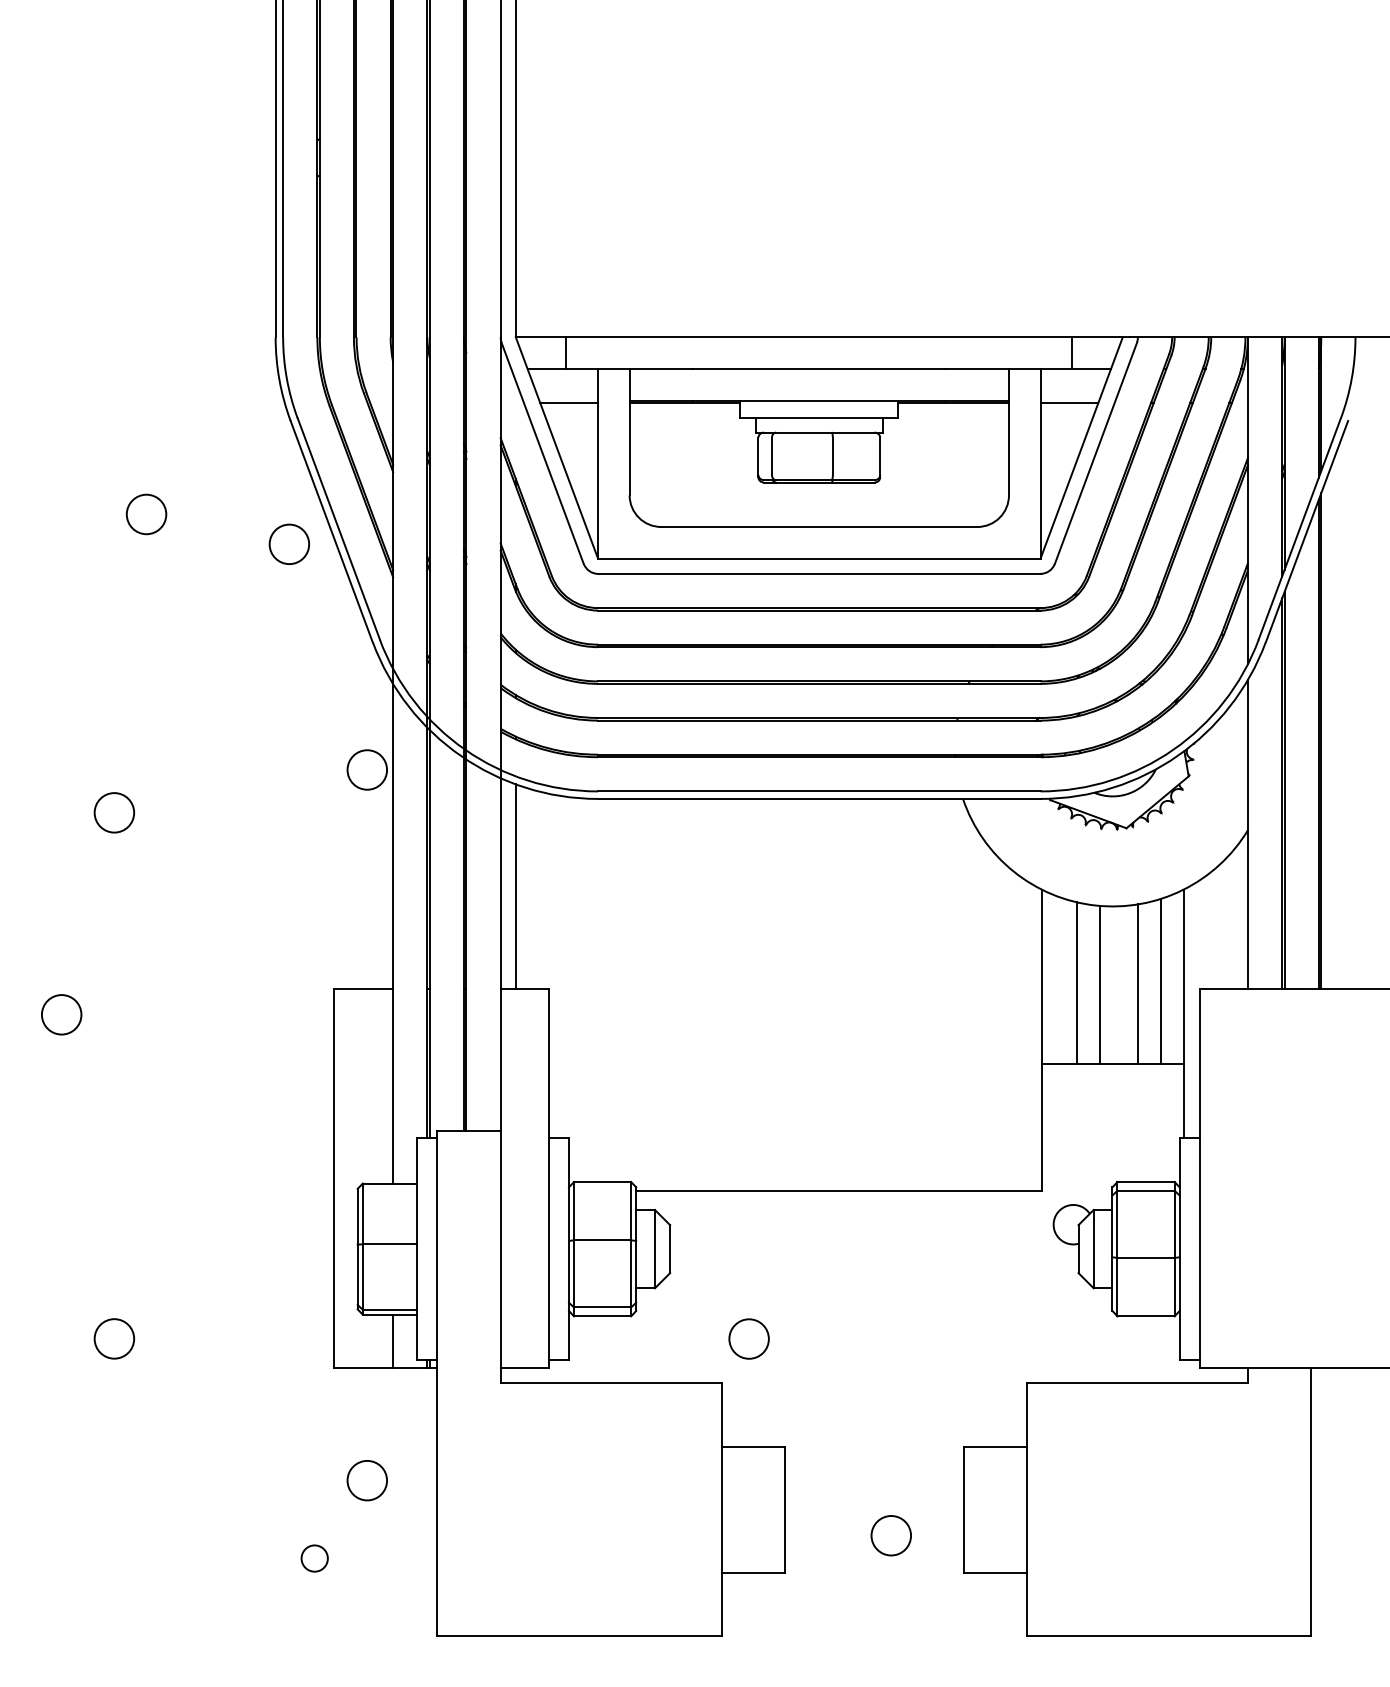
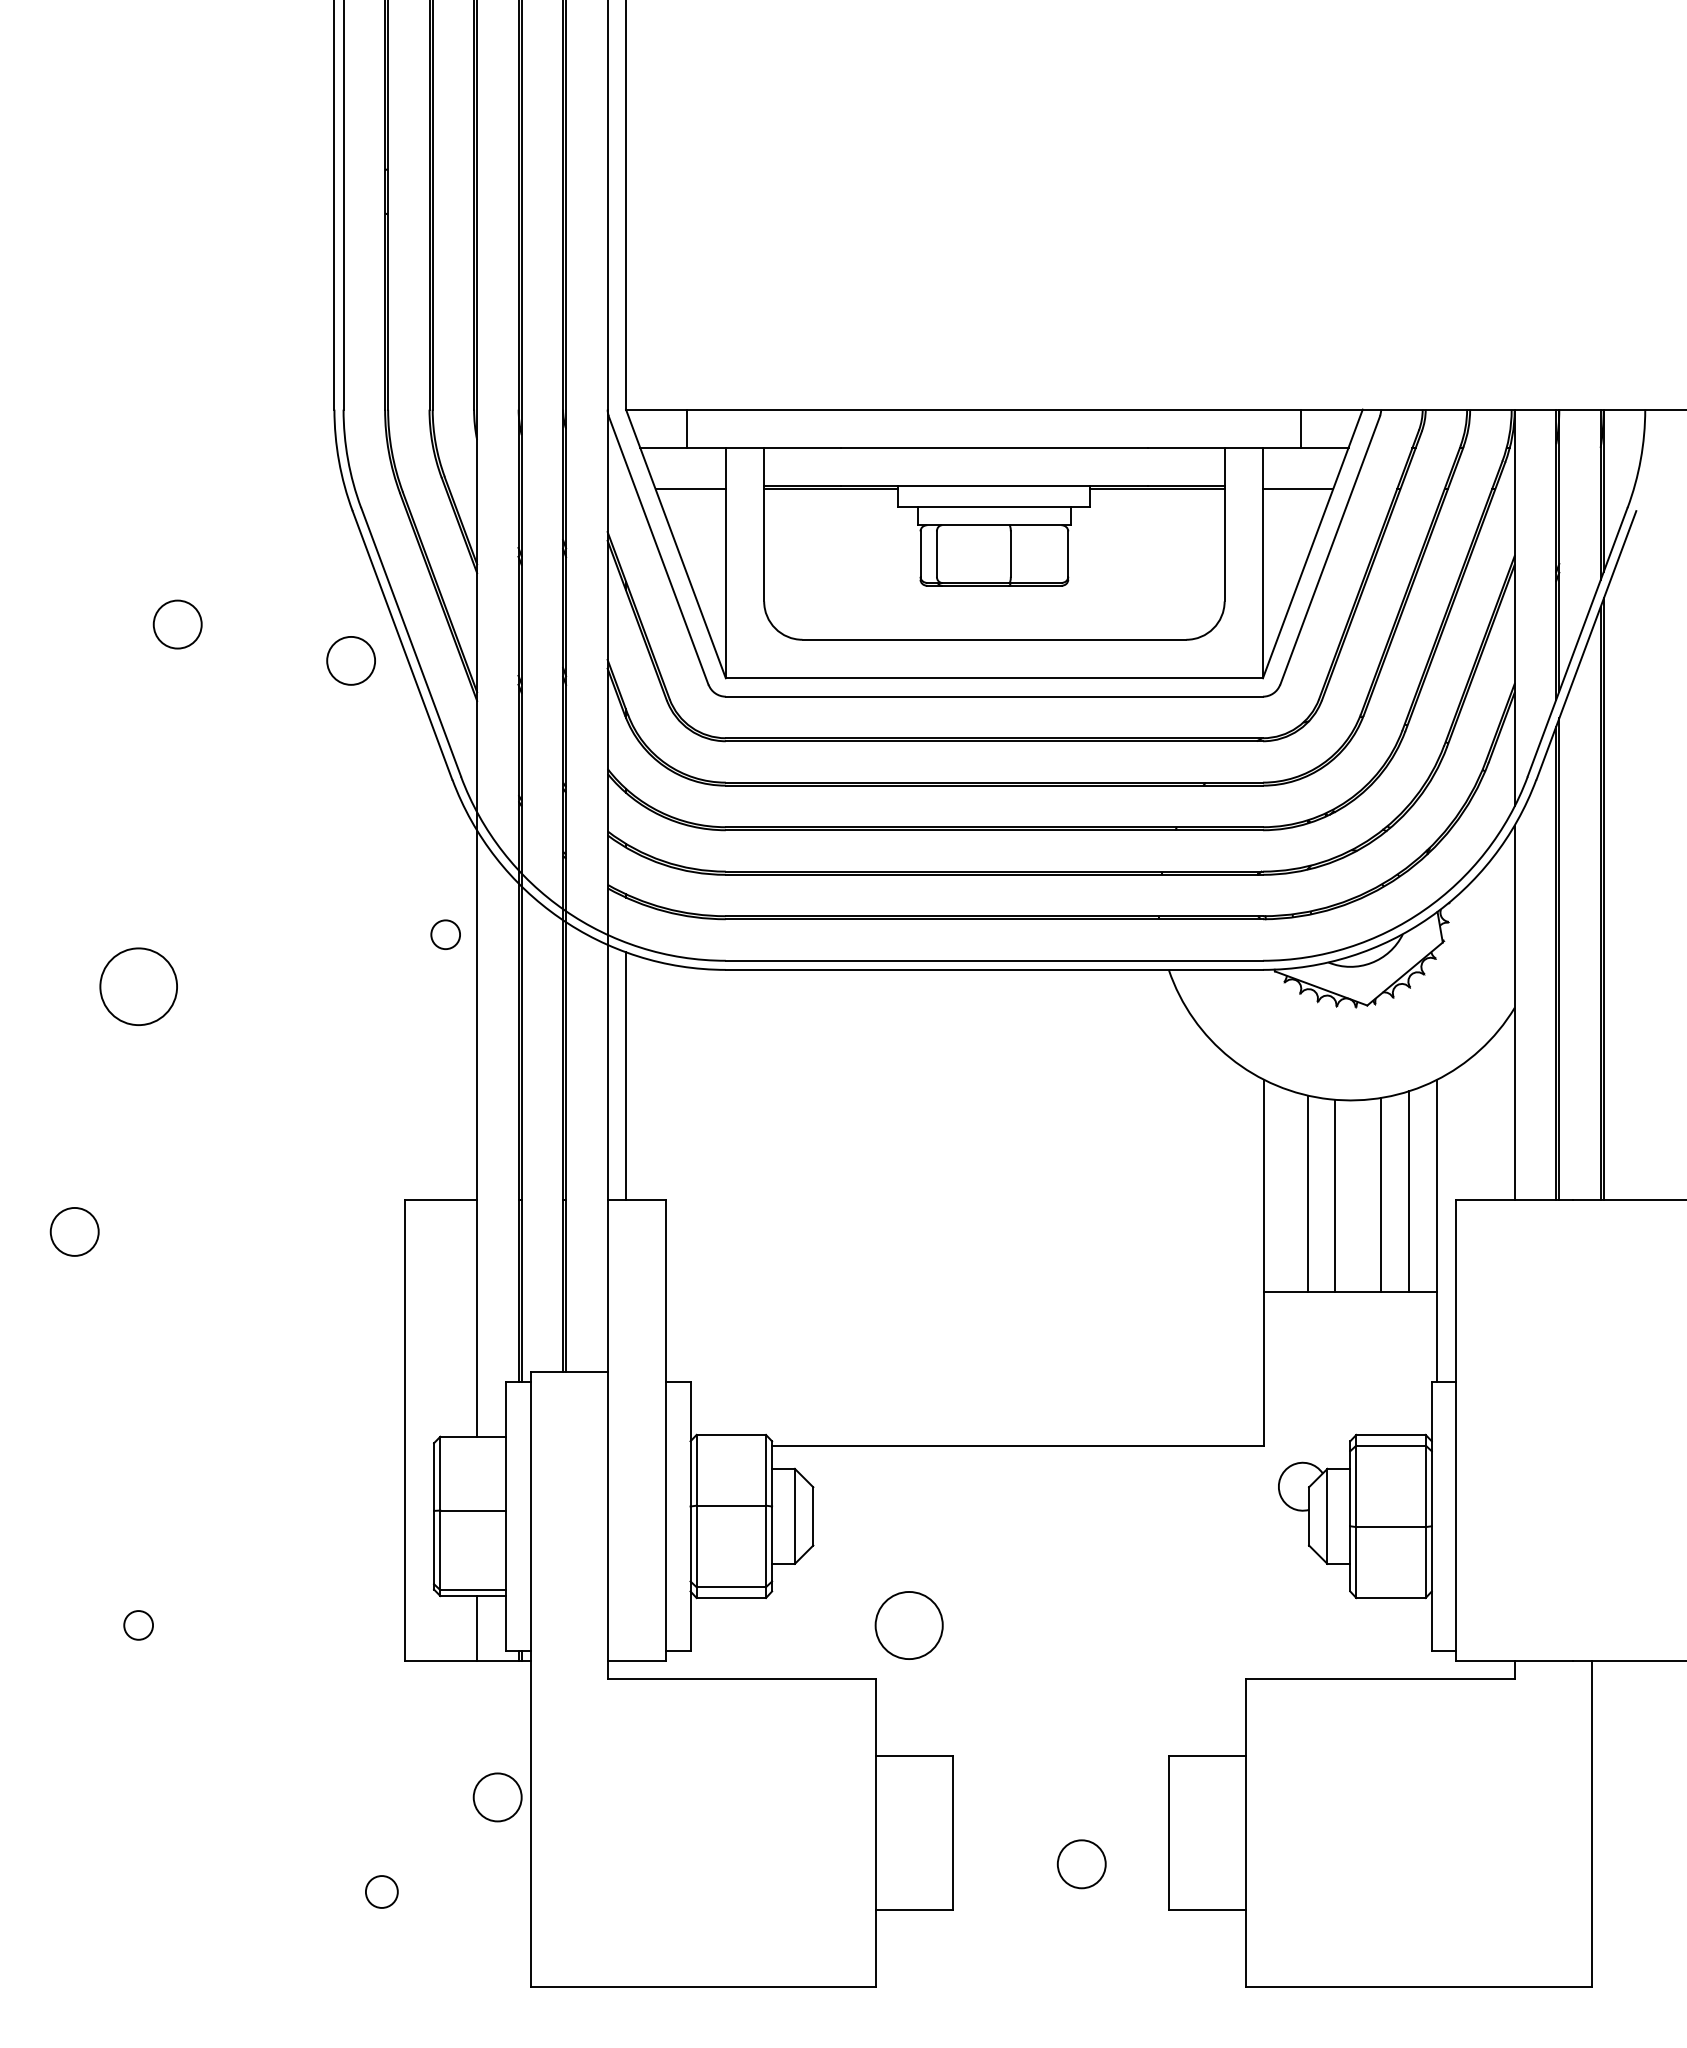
circle: (367, 769) -> (445, 934), size x0.6
circle: (114, 812) -> (138, 986), size x1.6
circle: (114, 1339) -> (138, 1625), size x0.6
circle: (749, 1339) -> (909, 1625), size x1.4
circle: (367, 1480) -> (497, 1797), moved

